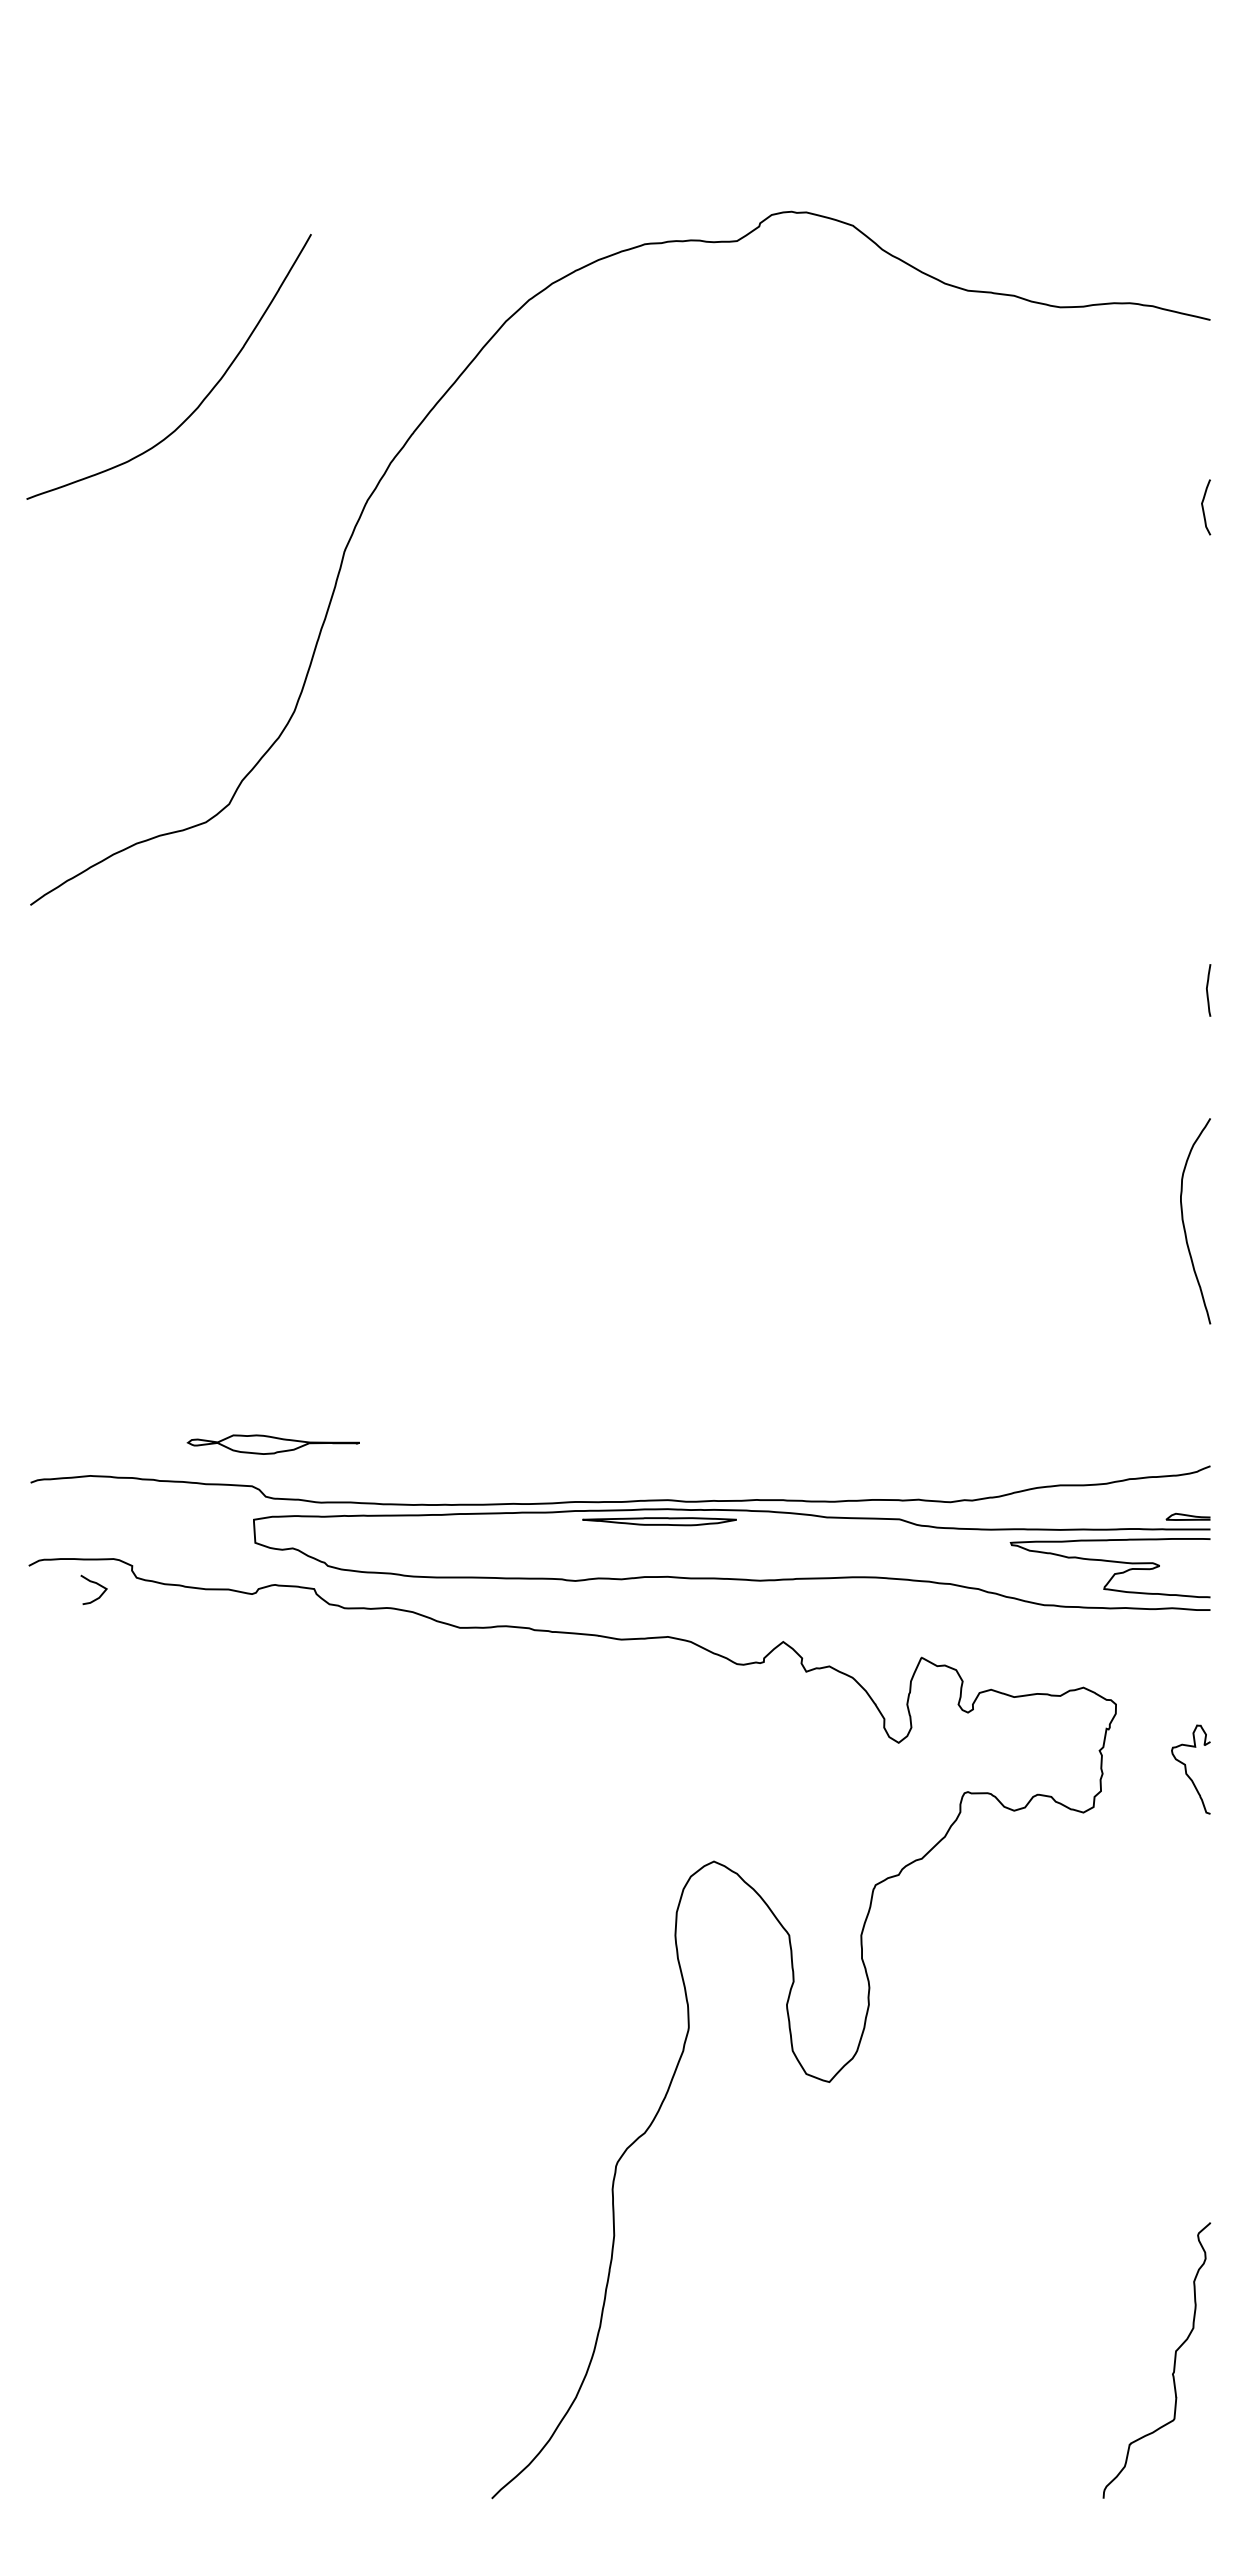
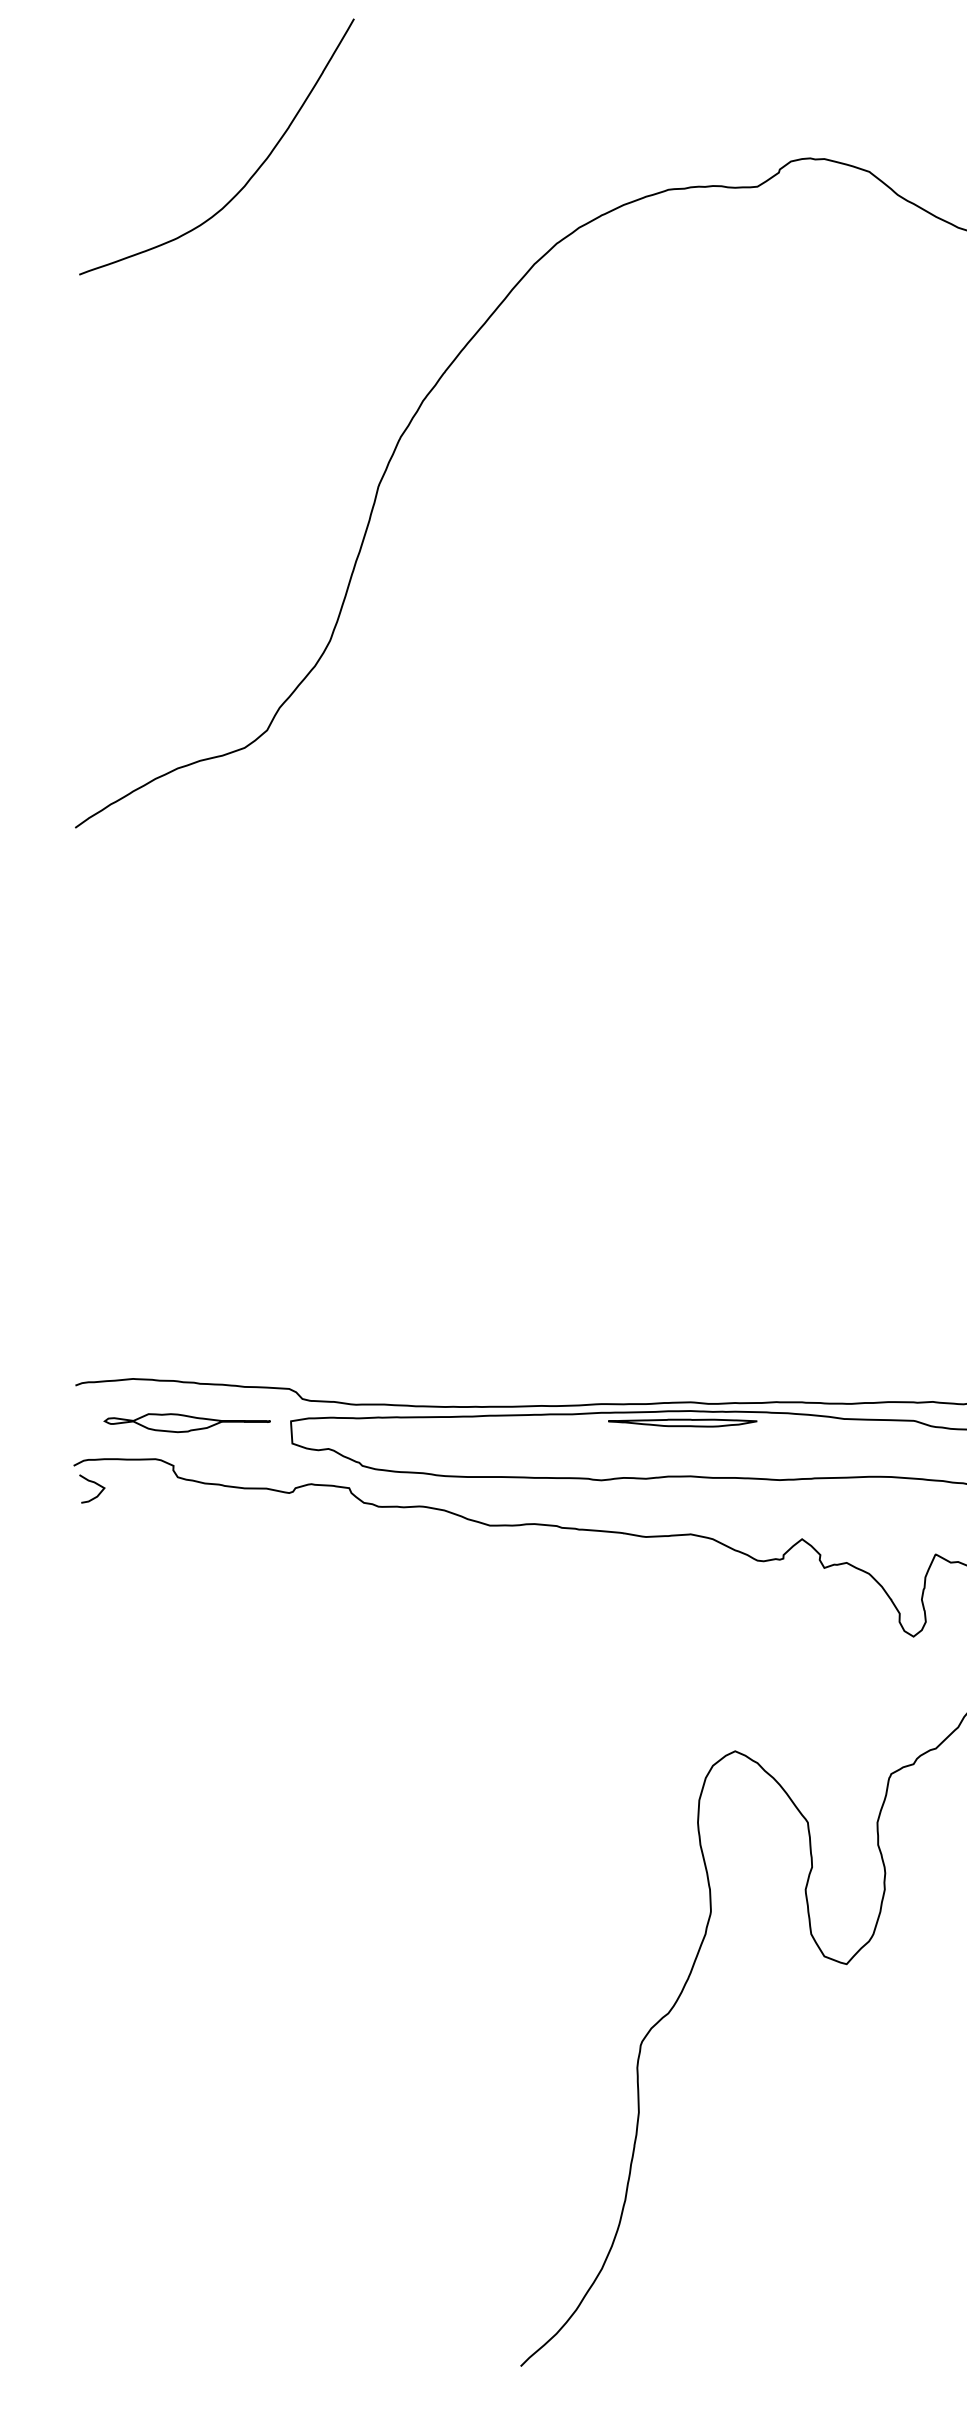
curve: (203, 398) -> (250, 177), moved
part: (272, 1444) -> (186, 1422), moved
curve: (96, 1584) -> (94, 1483), moved

